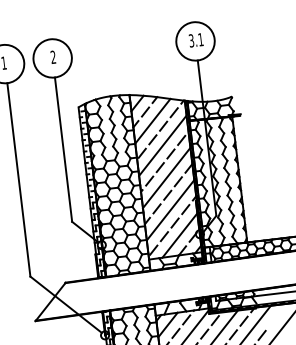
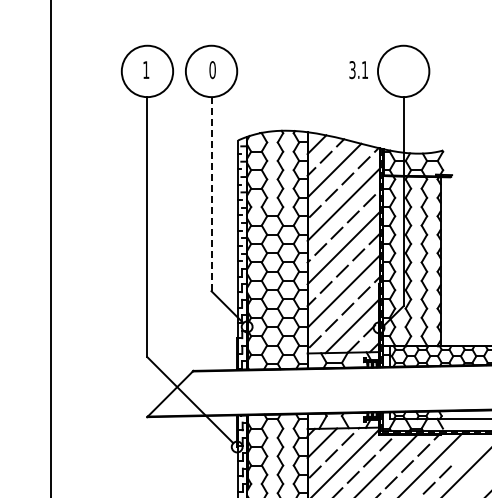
text: (196, 40) -> (358, 70), moved
text: (53, 57) -> (212, 70), 2 -> 0
line: (63, 149) -> (211, 194), solid -> dashed

